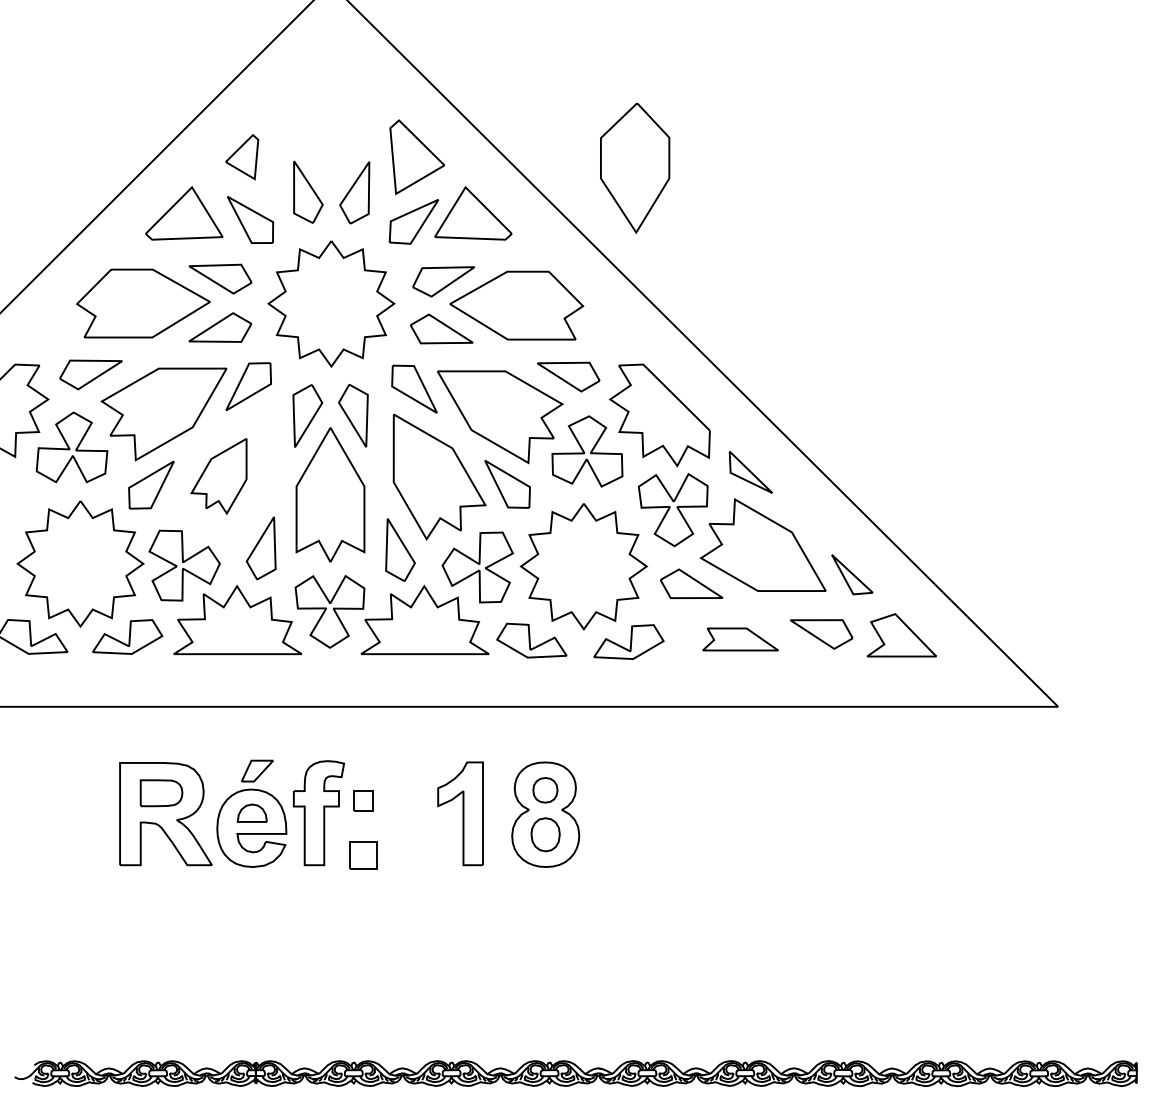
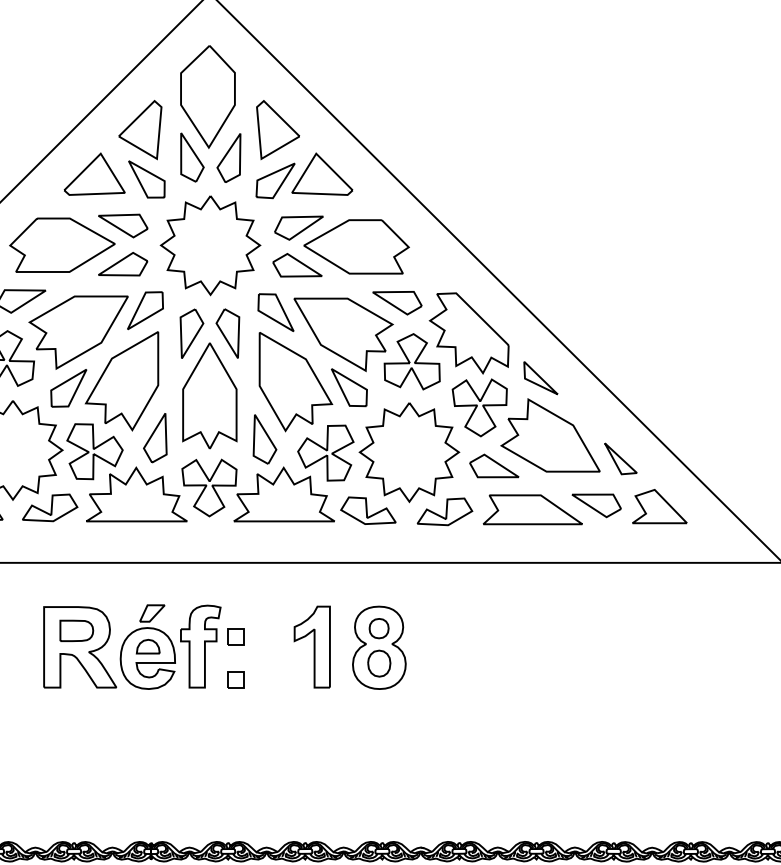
part: (241, 156) -> (139, 129), size x1.67
part: (635, 167) -> (208, 96), moved
part: (218, 476) -> (121, 381), size x1.67
part: (740, 639) -> (532, 509), size x1.67
part: (363, 855) -> (235, 679), size x0.71

